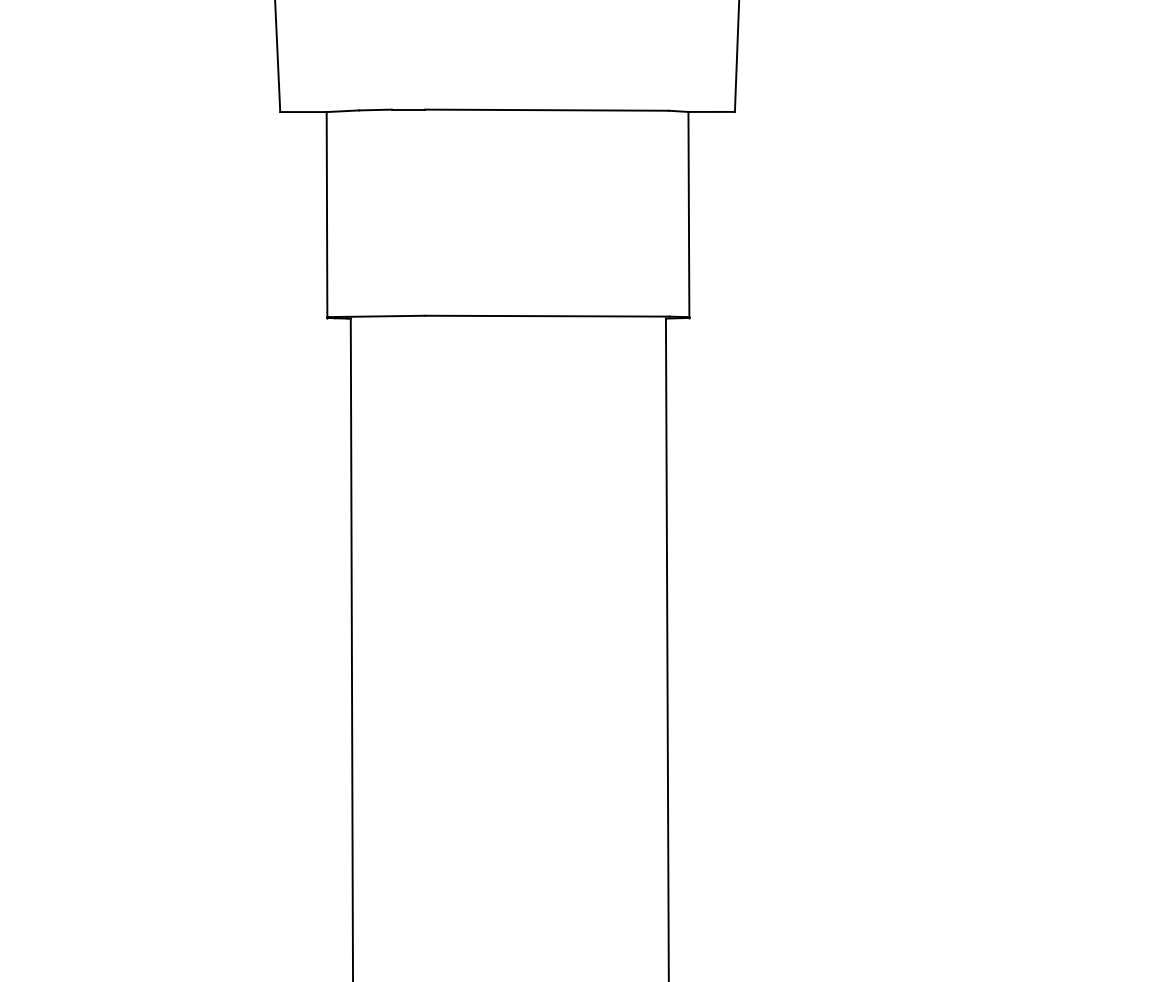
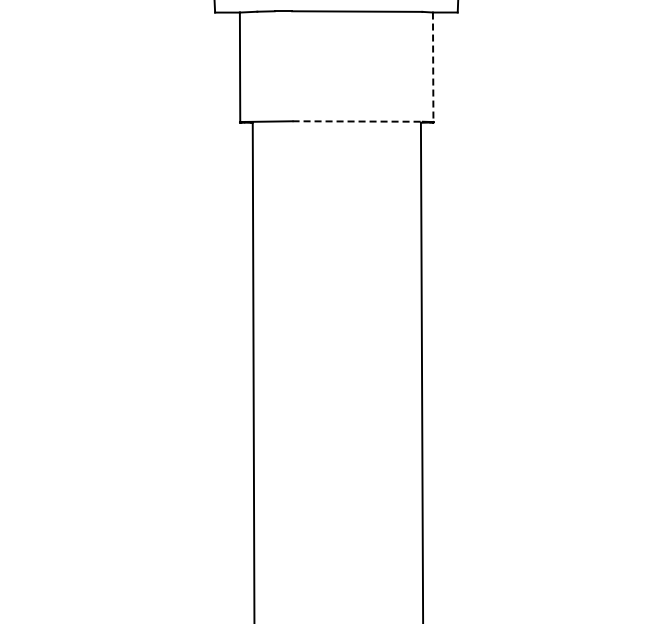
line: (689, 214) -> (433, 67), solid -> dashed
line: (548, 316) -> (358, 121), solid -> dashed

